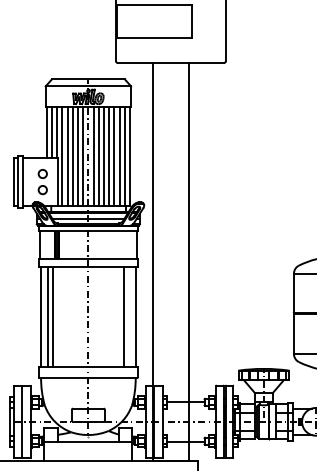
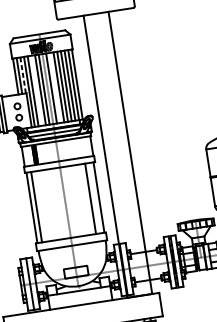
line: (57, 132) -> (23, 75), solid -> dashed
line: (72, 156) -> (36, 90), removed
line: (98, 156) -> (55, 87), removed
line: (52, 316) -> (39, 206), removed

